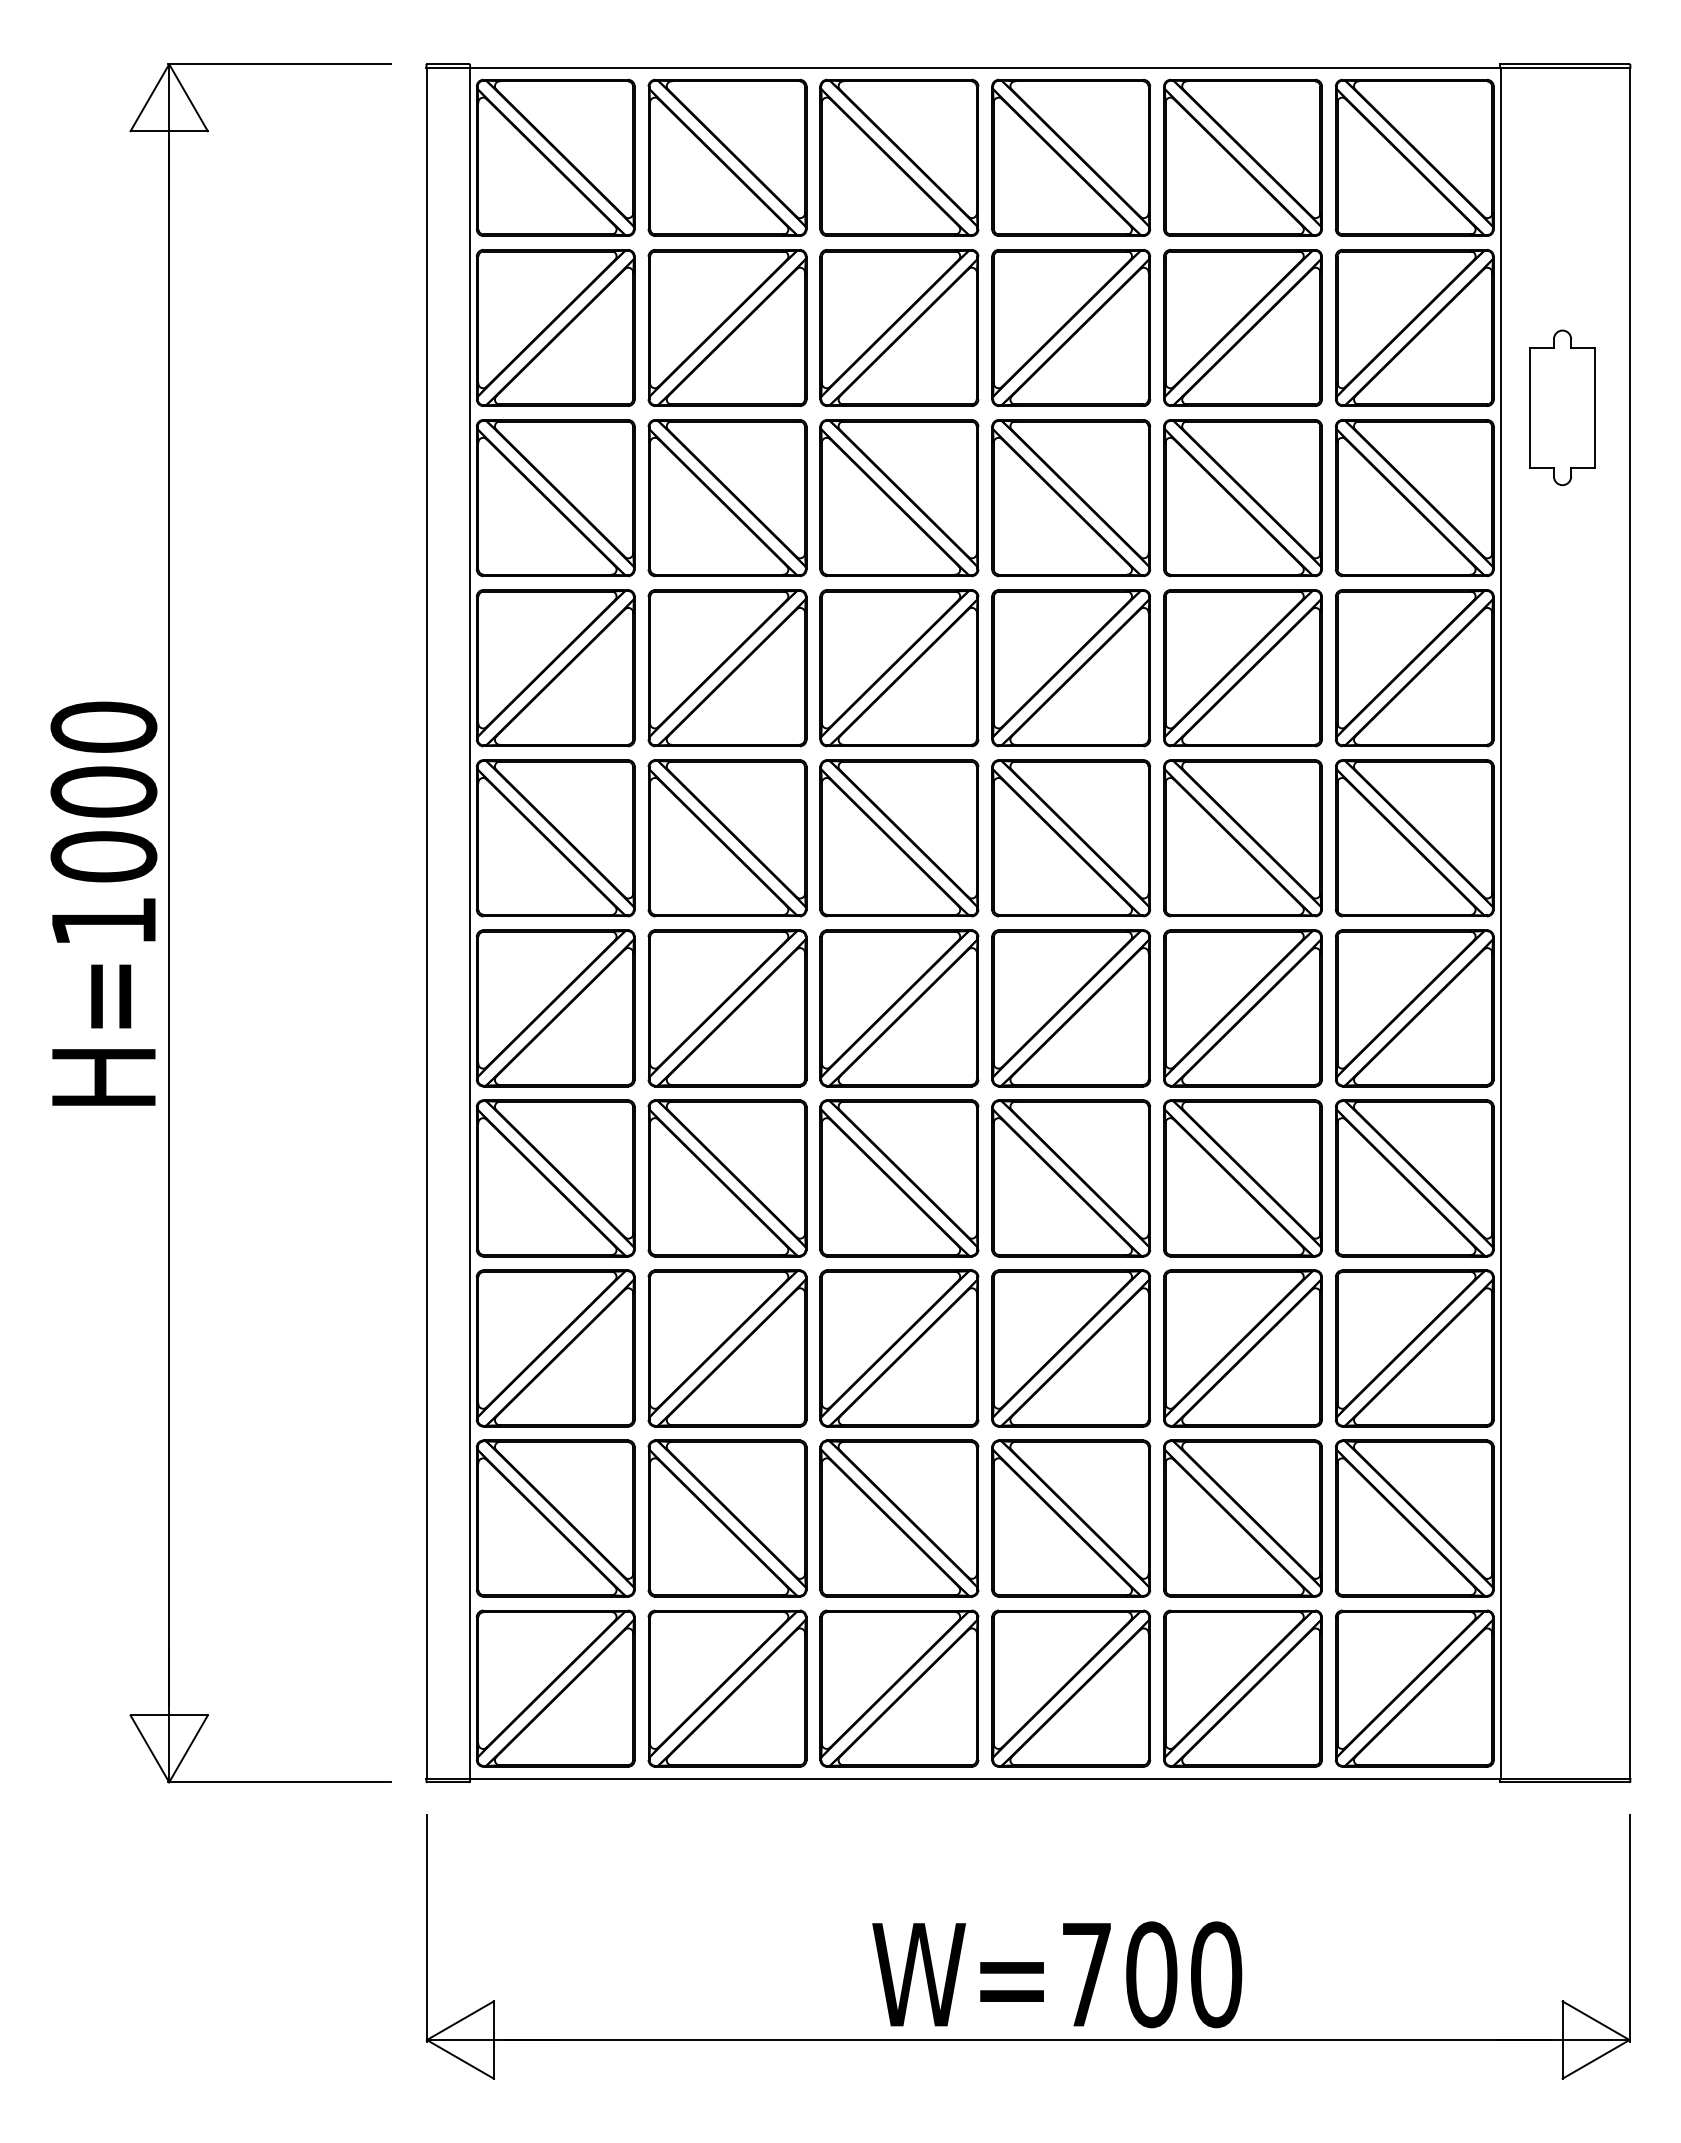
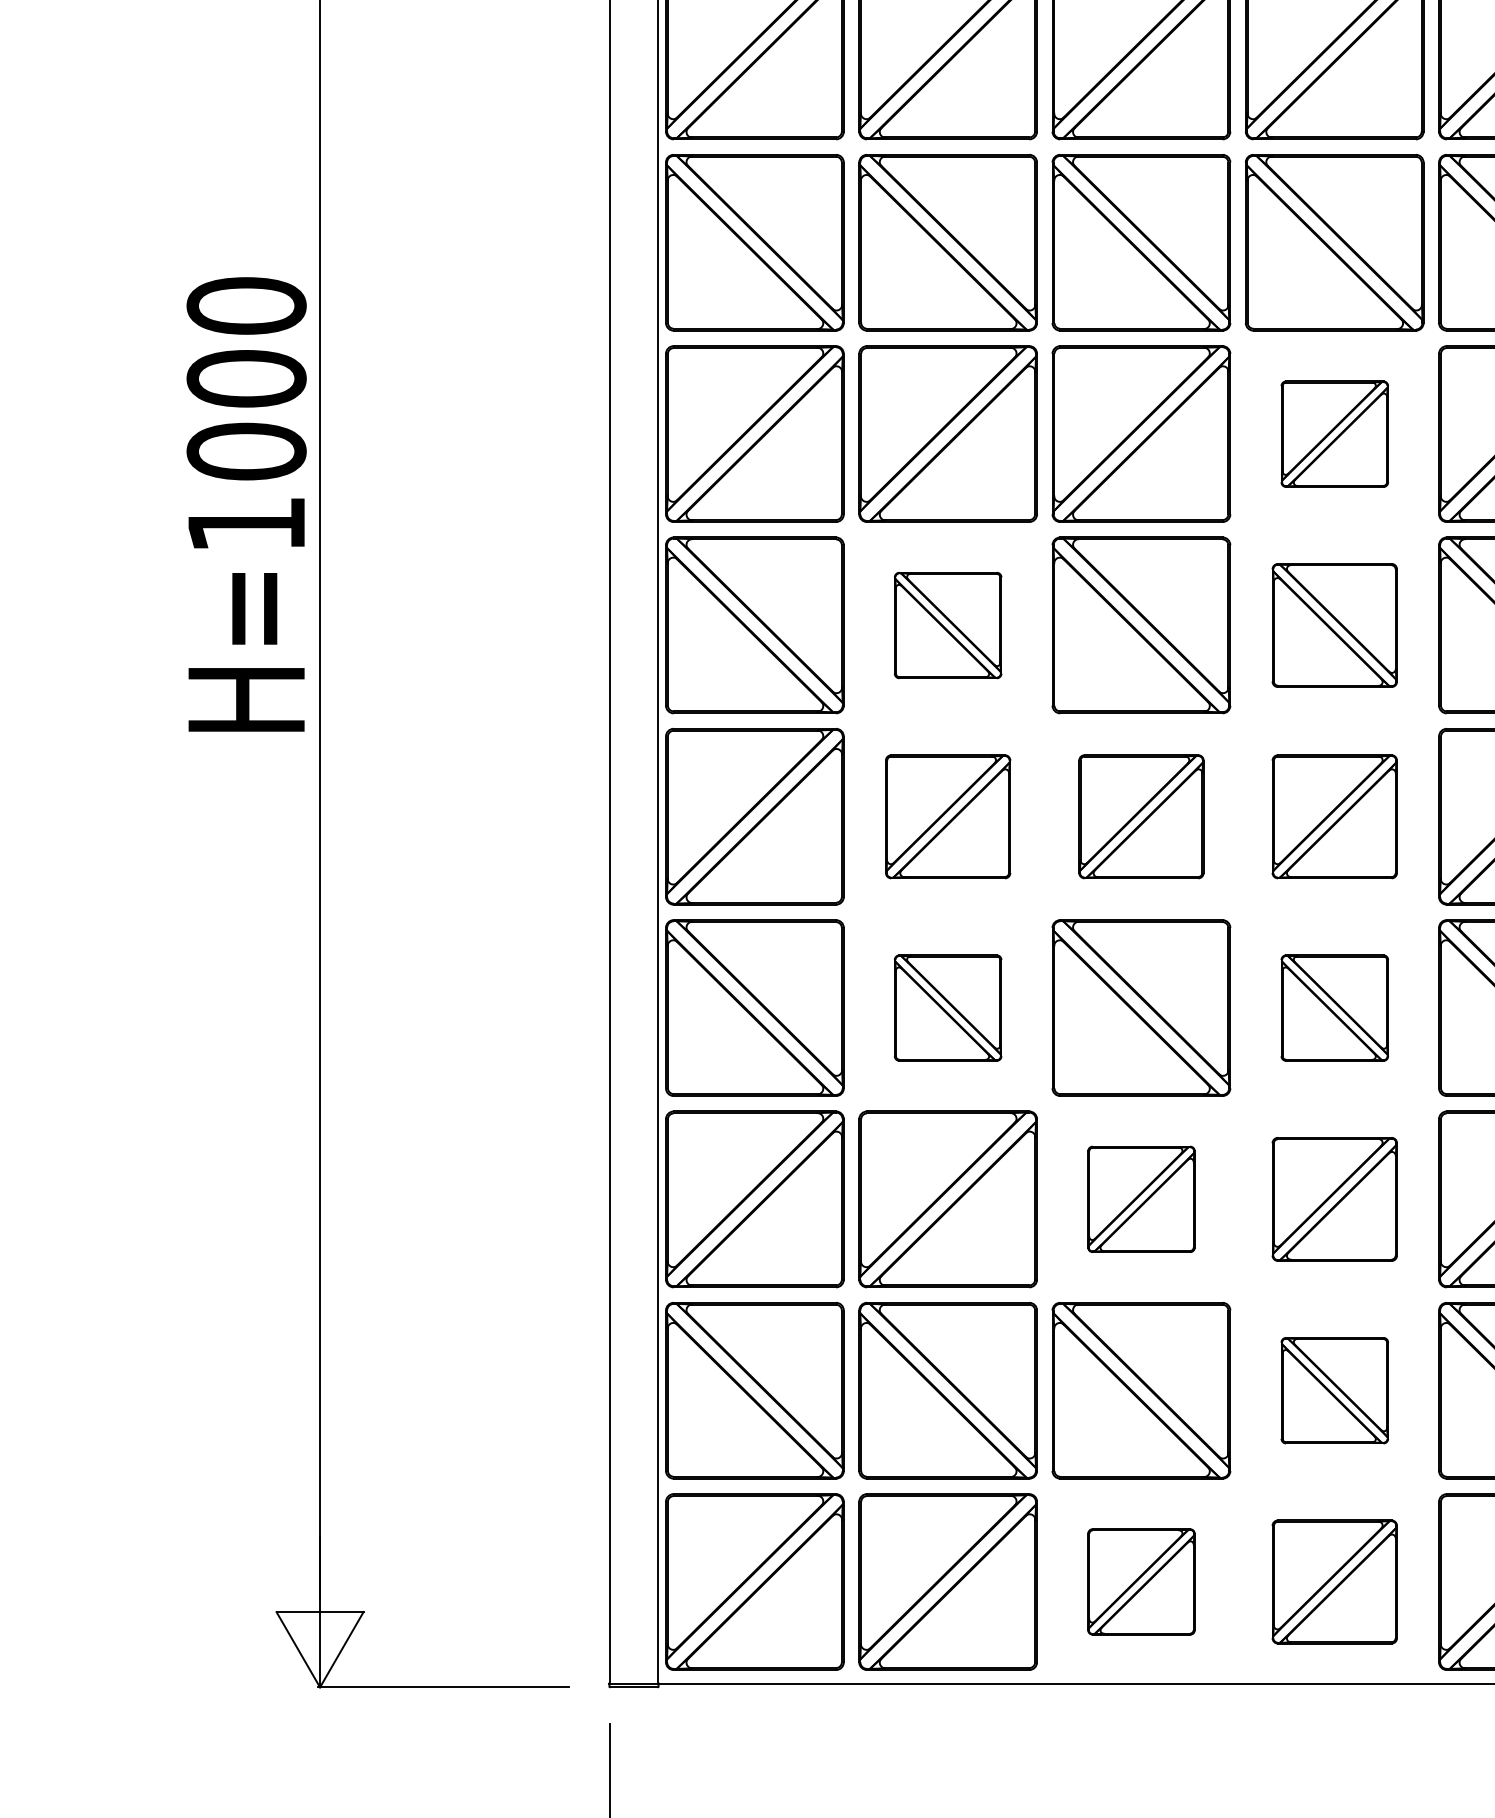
part: (1071, 668) -> (1335, 434), size x0.6
part: (727, 838) -> (948, 625), size x0.6
part: (1071, 838) -> (1335, 625), size x0.7
text: (103, 903) -> (246, 504), moved
part: (727, 1008) -> (948, 816), size x0.7
part: (899, 1008) -> (1141, 816), size x0.7
part: (1071, 1008) -> (1335, 816), size x0.7
part: (727, 1178) -> (948, 1008), size x0.6
part: (1071, 1178) -> (1335, 1008), size x0.6
part: (899, 1348) -> (1141, 1199), size x0.6
part: (1071, 1348) -> (1335, 1199), size x0.7
part: (1071, 1518) -> (1335, 1390), size x0.6
part: (899, 1688) -> (1141, 1581), size x0.6
part: (1071, 1688) -> (1335, 1581), size x0.7

